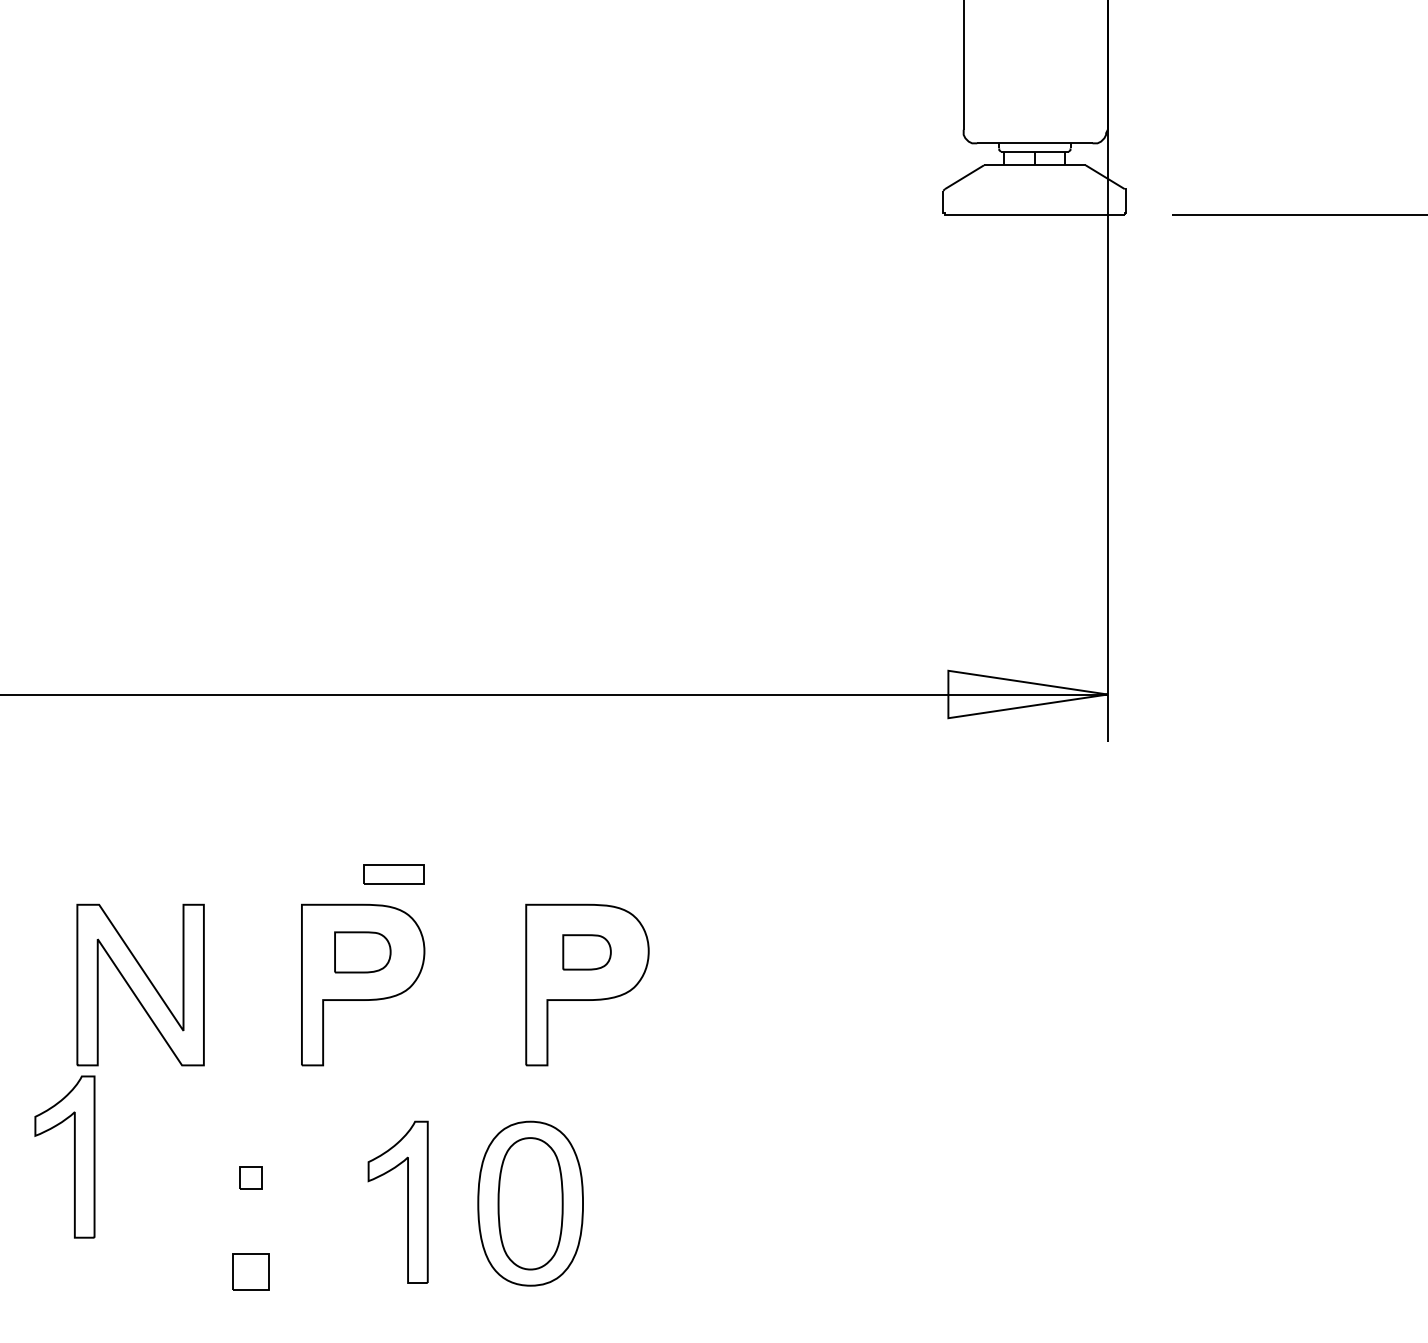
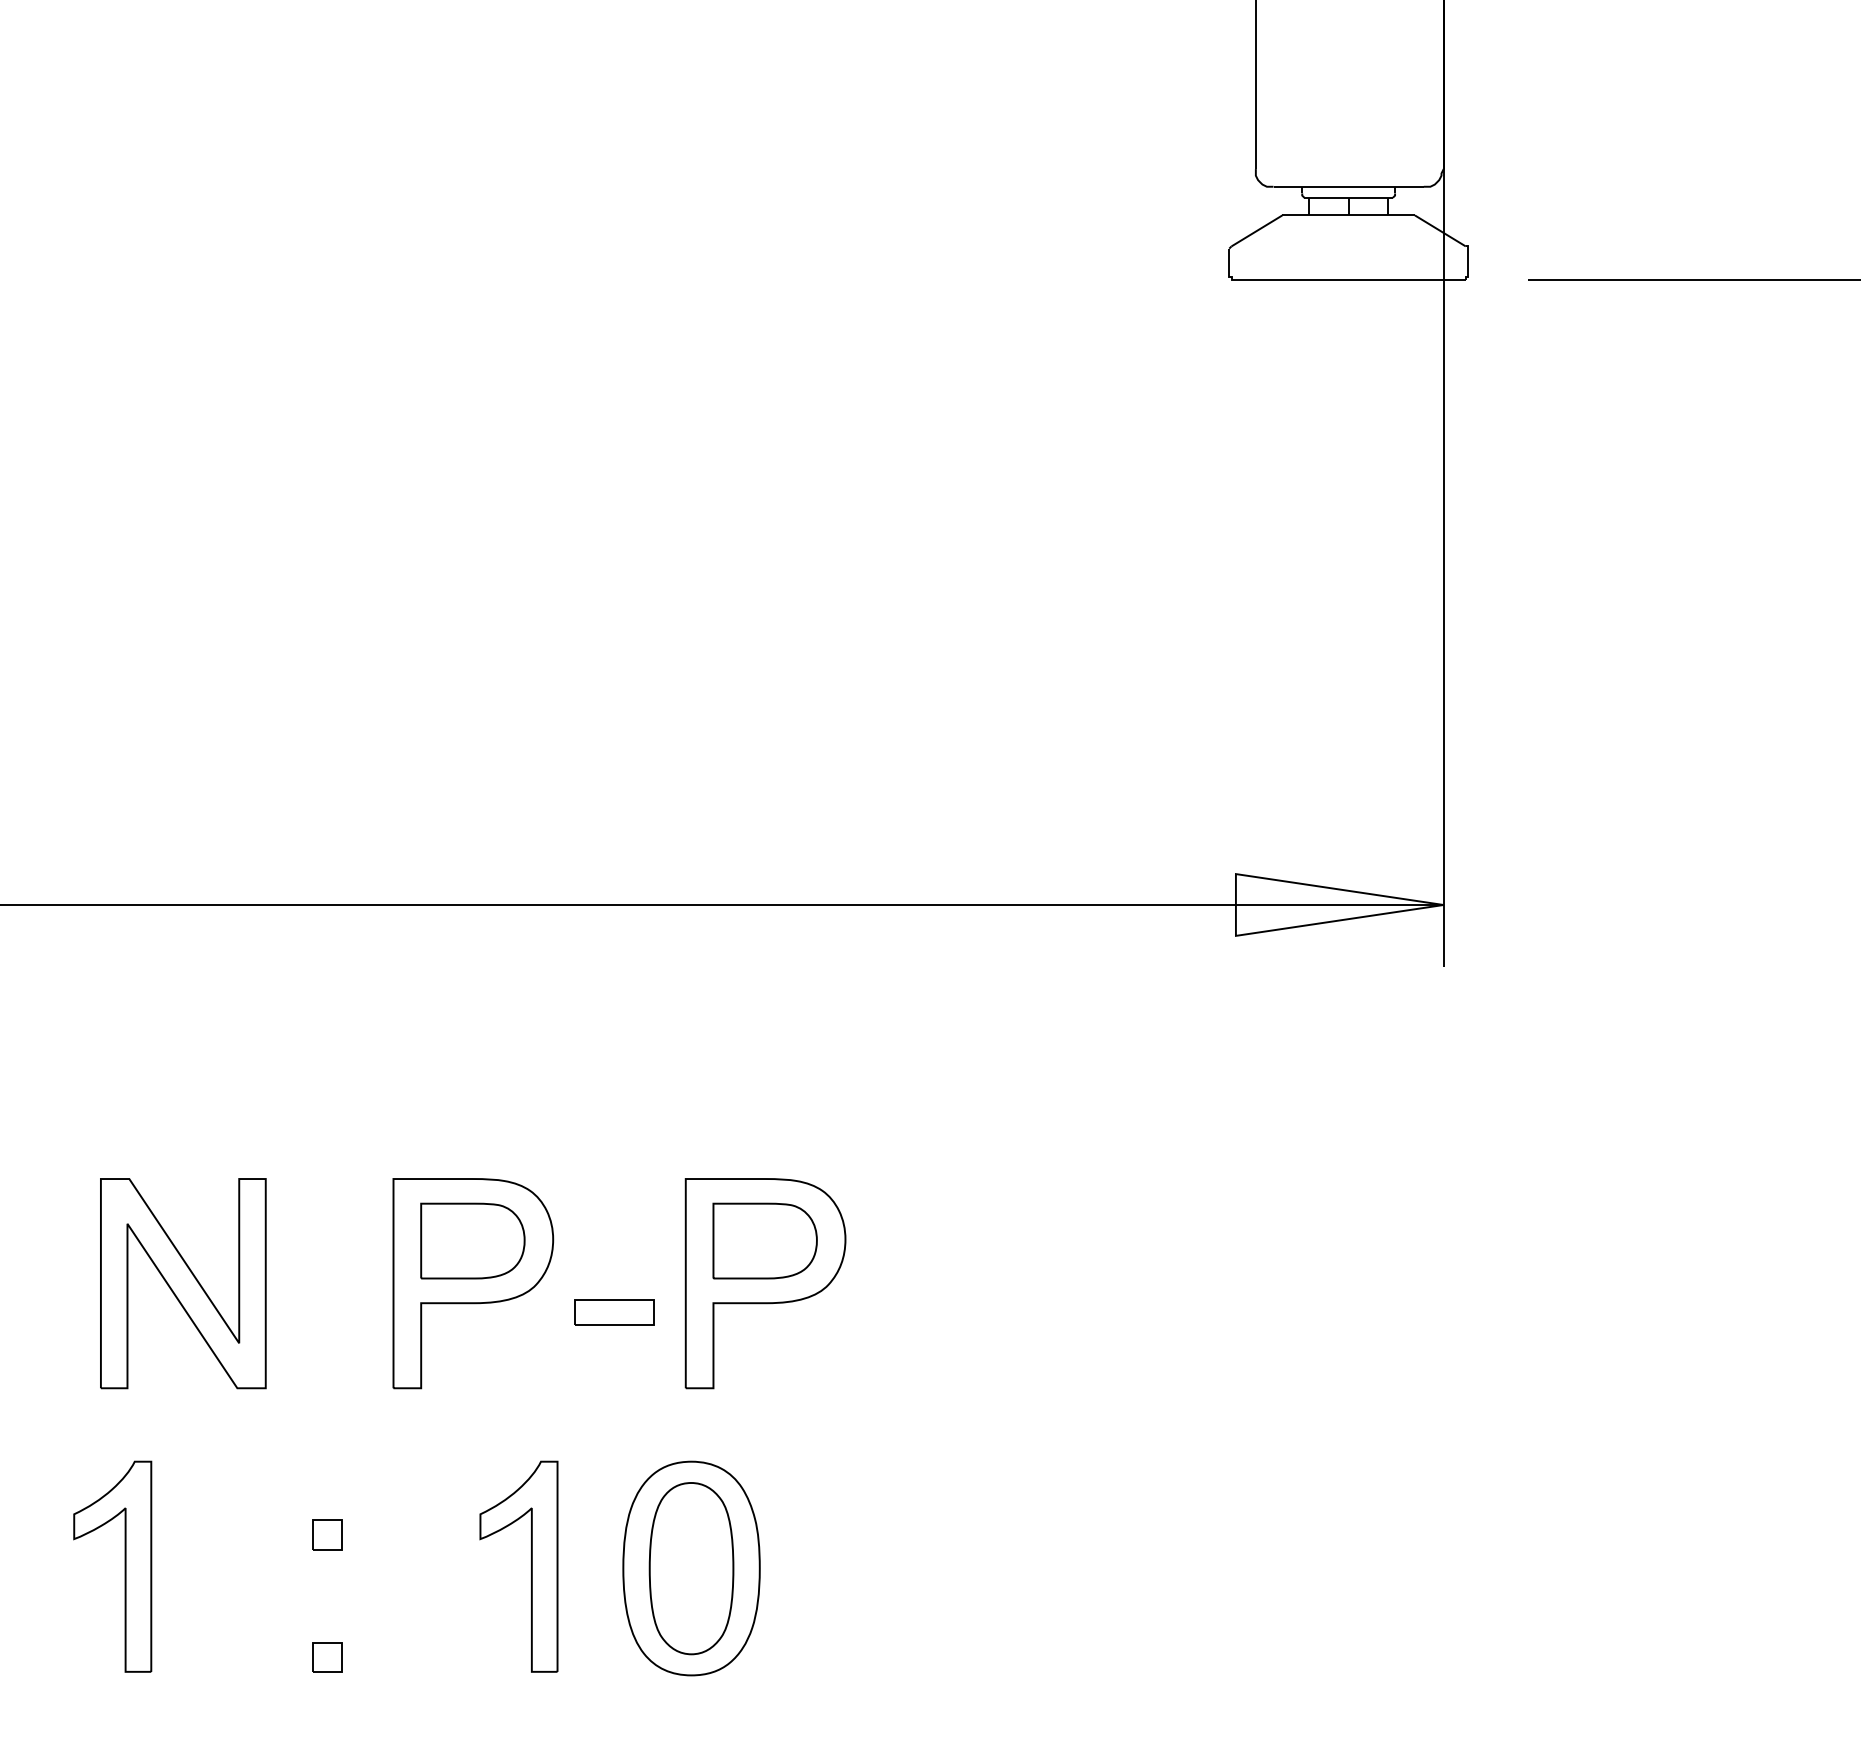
part: (393, 874) -> (614, 1312), moved
part: (362, 951) -> (472, 1240), size x1.43
part: (586, 951) -> (764, 1240), size x1.67
part: (73, 1156) -> (124, 1566), moved
part: (251, 1271) -> (327, 1657), size x0.62

